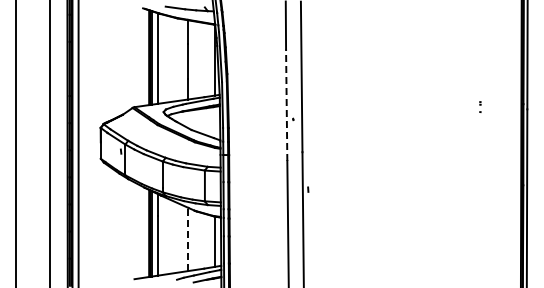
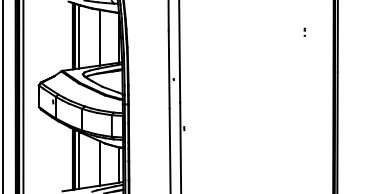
line: (286, 105) -> (169, 69), dashed -> solid
part: (480, 106) -> (304, 31), moved
line: (188, 239) -> (100, 163), dashed -> solid

